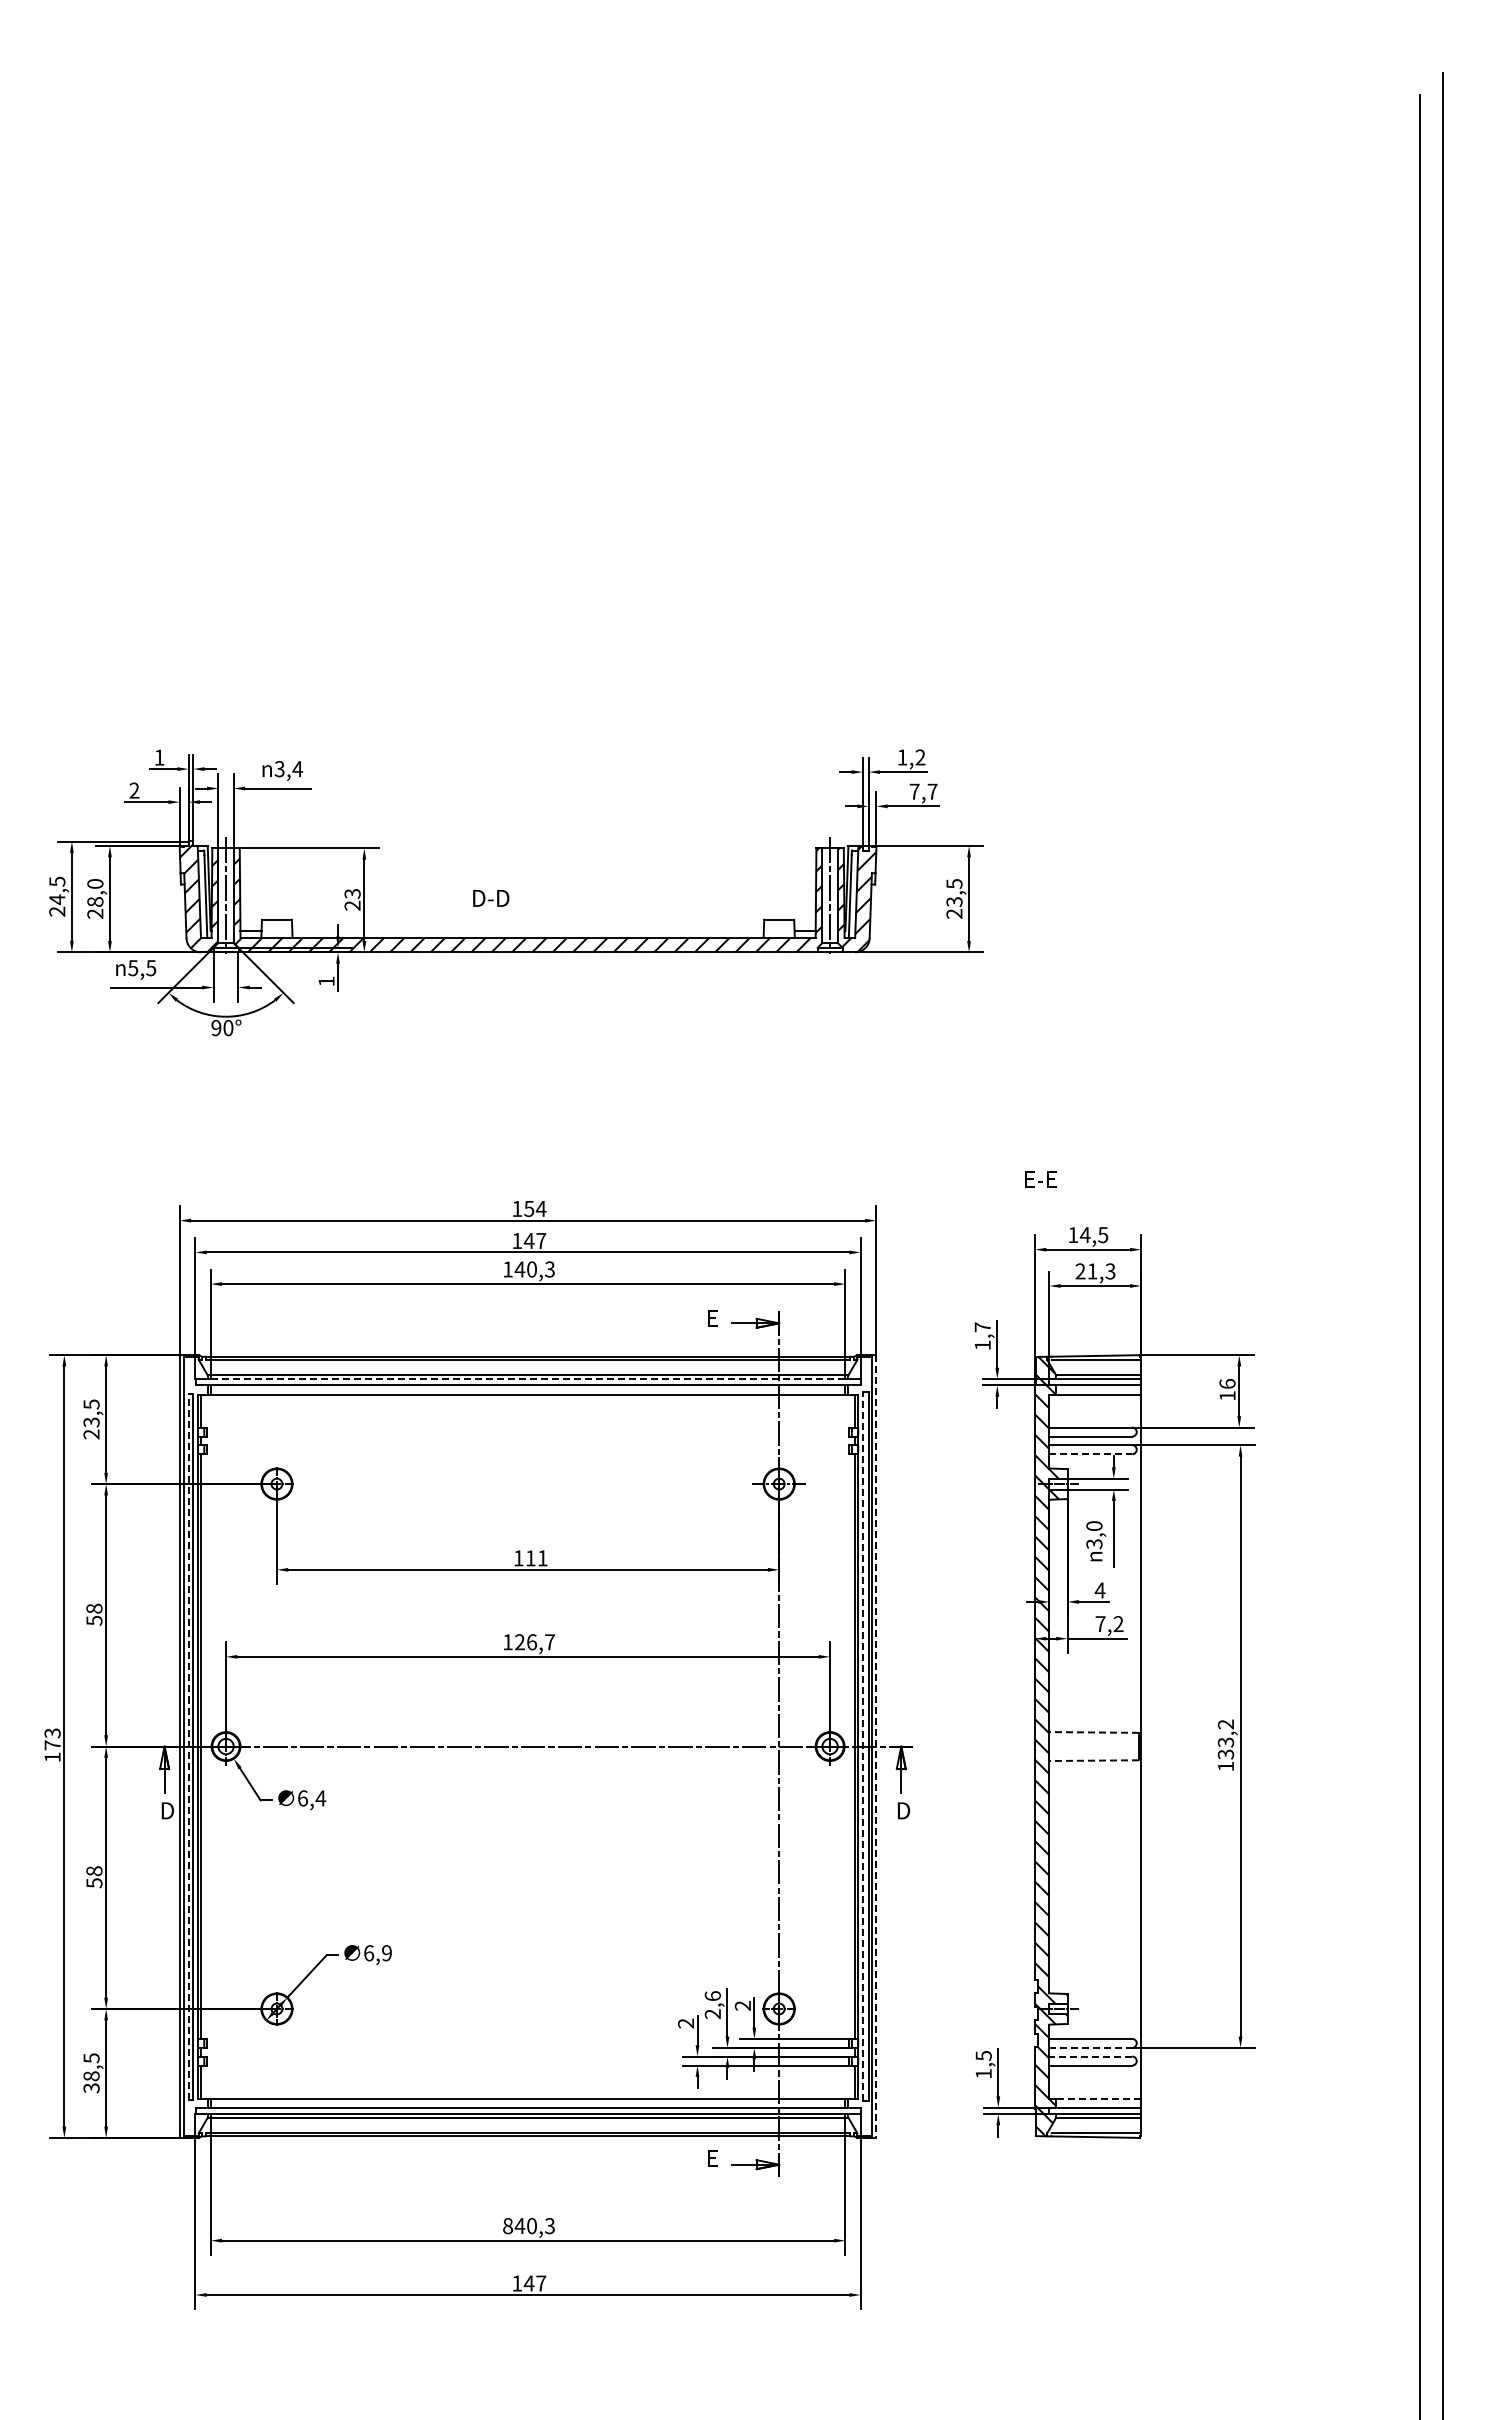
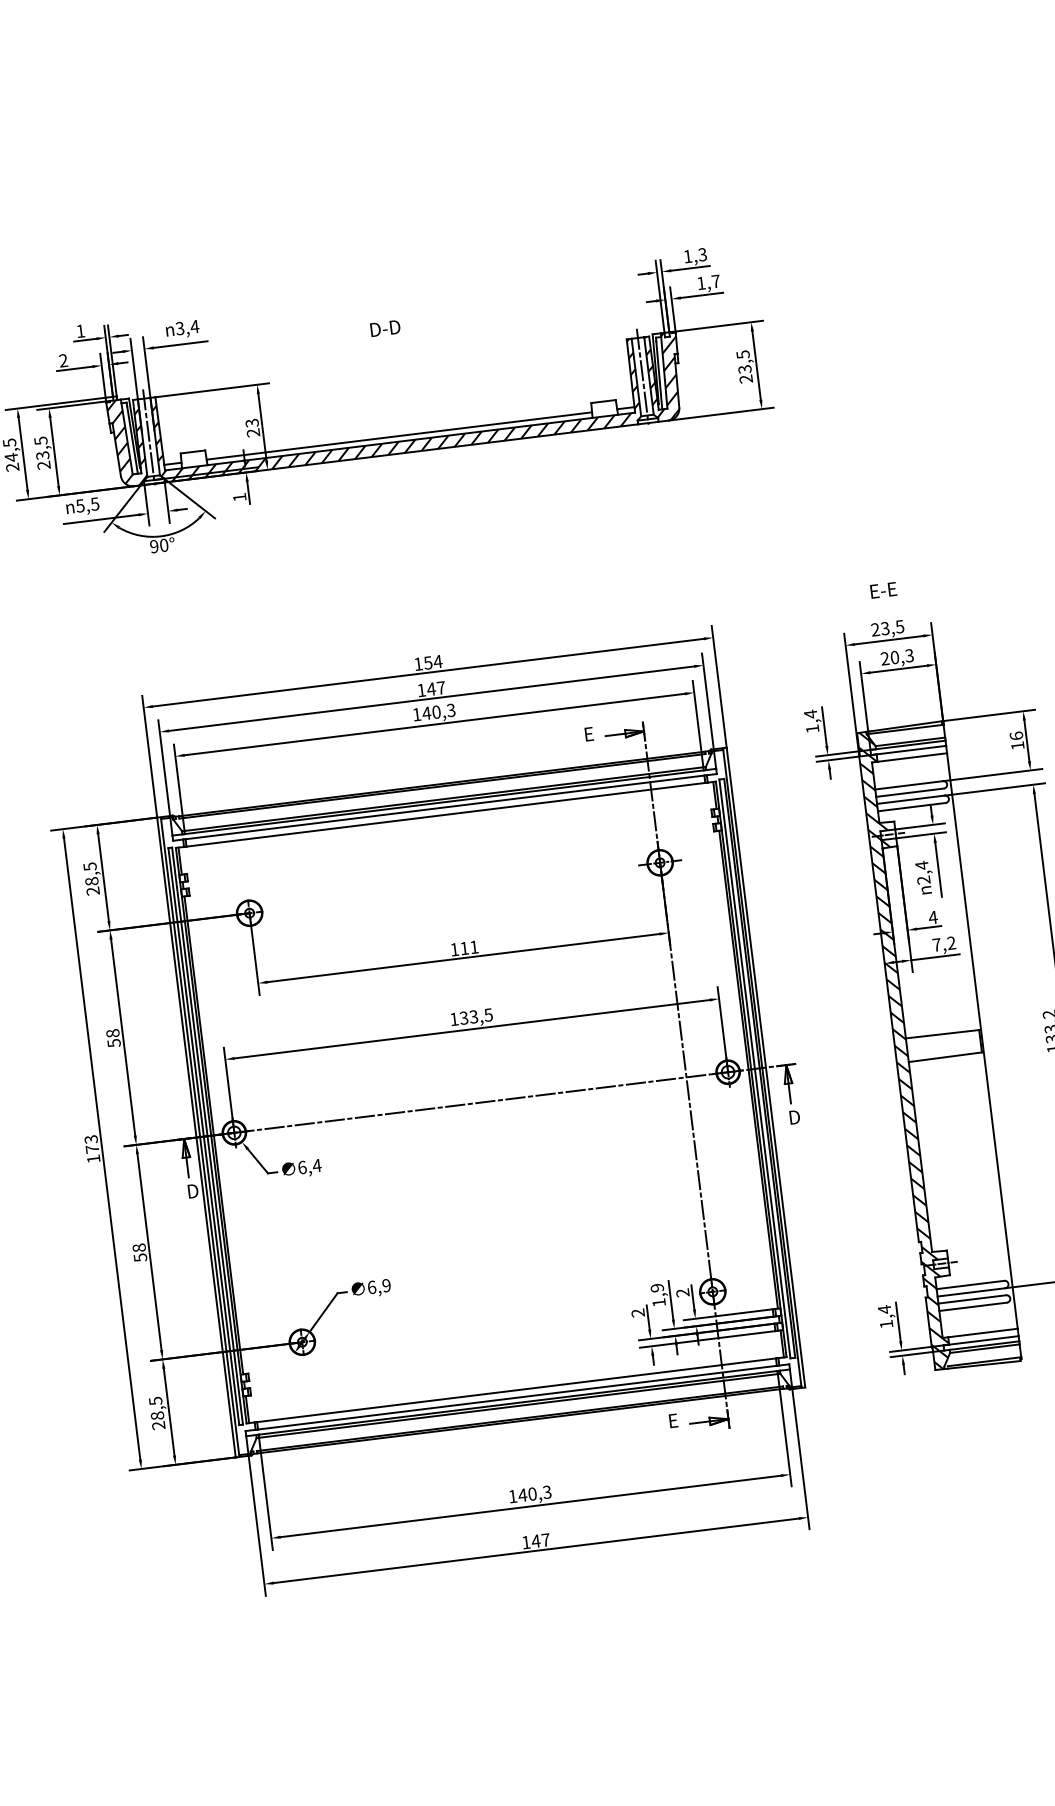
text: (920, 757) -> (702, 254), 1,2 -> 1,3
text: (914, 791) -> (701, 283), 7,7 -> 1,7
text: (95, 893) -> (42, 448), 28,0 -> 23,5
text: (491, 898) -> (385, 328), moved
line: (527, 931) -> (398, 436), added
text: (1040, 1179) -> (883, 590), moved
text: (1079, 1235) -> (880, 629), 14,5 -> 23,5
text: (1092, 1271) -> (894, 657), 21,3 -> 20,3
text: (982, 1327) -> (810, 714), 1,7 -> 1,4
line: (528, 1379) -> (444, 802), dashed -> solid
text: (91, 1422) -> (91, 881), 23,5 -> 28,5
line: (1091, 1454) -> (912, 807), dashed -> solid
text: (1094, 1534) -> (922, 872), 3,0 -> 2,4
text: (534, 1642) -> (476, 1016), 126,7 -> 133,5
line: (1094, 1732) -> (942, 1034), dashed -> solid
line: (188, 1746) -> (203, 1136), dashed -> solid
line: (862, 1746) -> (754, 1068), dashed -> solid
line: (876, 1747) -> (766, 1068), dashed -> solid
line: (1094, 1760) -> (945, 1057), dashed -> solid
text: (712, 2005) -> (657, 1295), 2,6 -> 1,9
line: (1091, 2047) -> (971, 1291), dashed -> solid
text: (983, 2055) -> (884, 1309), 1,5 -> 1,4
line: (1090, 2056) -> (972, 1299), dashed -> solid
text: (91, 2088) -> (158, 1425), 38,5 -> 28,5
line: (1098, 2098) -> (982, 1332), dashed -> solid
text: (507, 2226) -> (512, 1496), 840,3 -> 140,3

